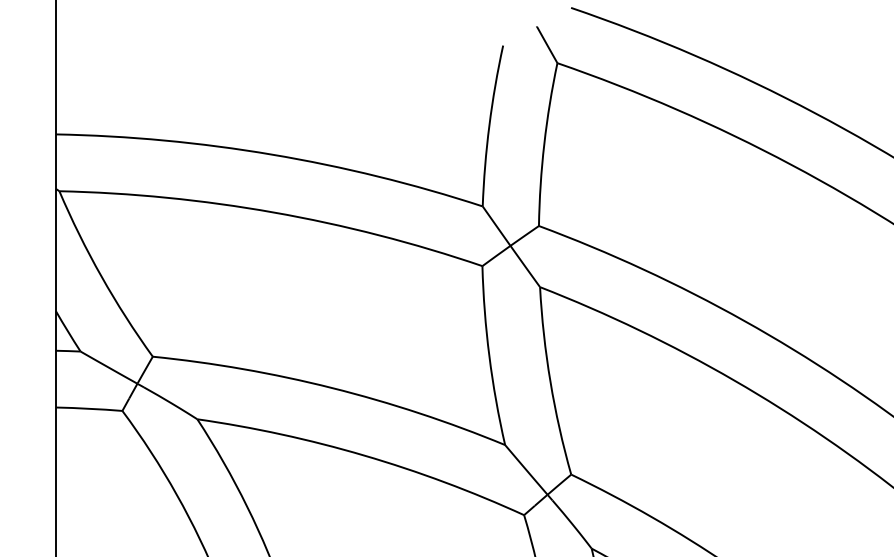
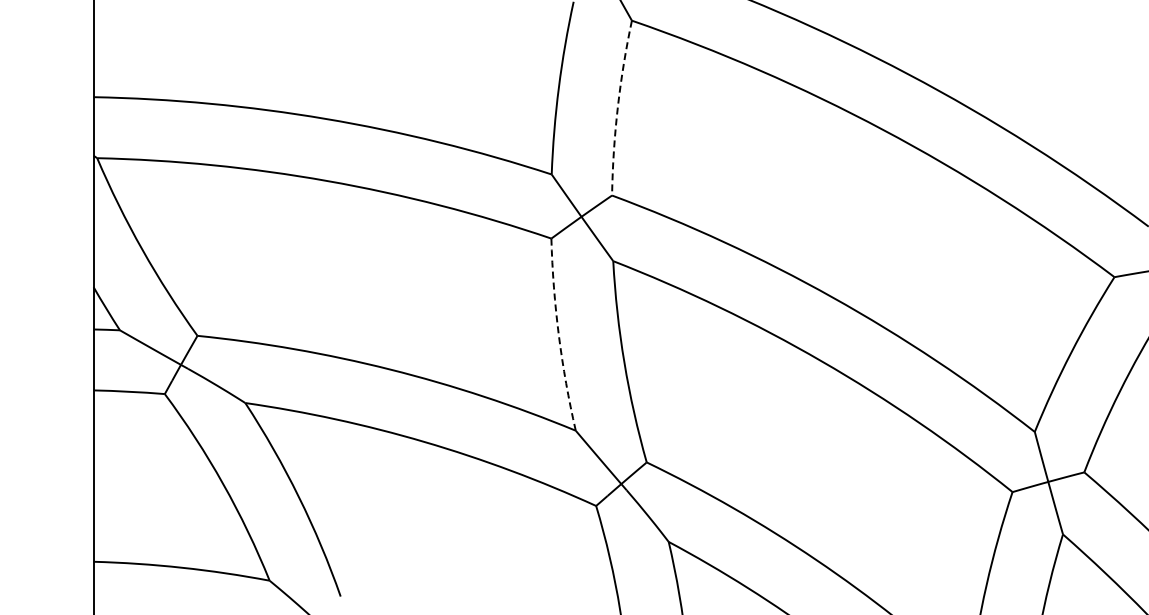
arc: (544, 144) -> (617, 107), solid -> dashed
arc: (489, 356) -> (558, 335), solid -> dashed

